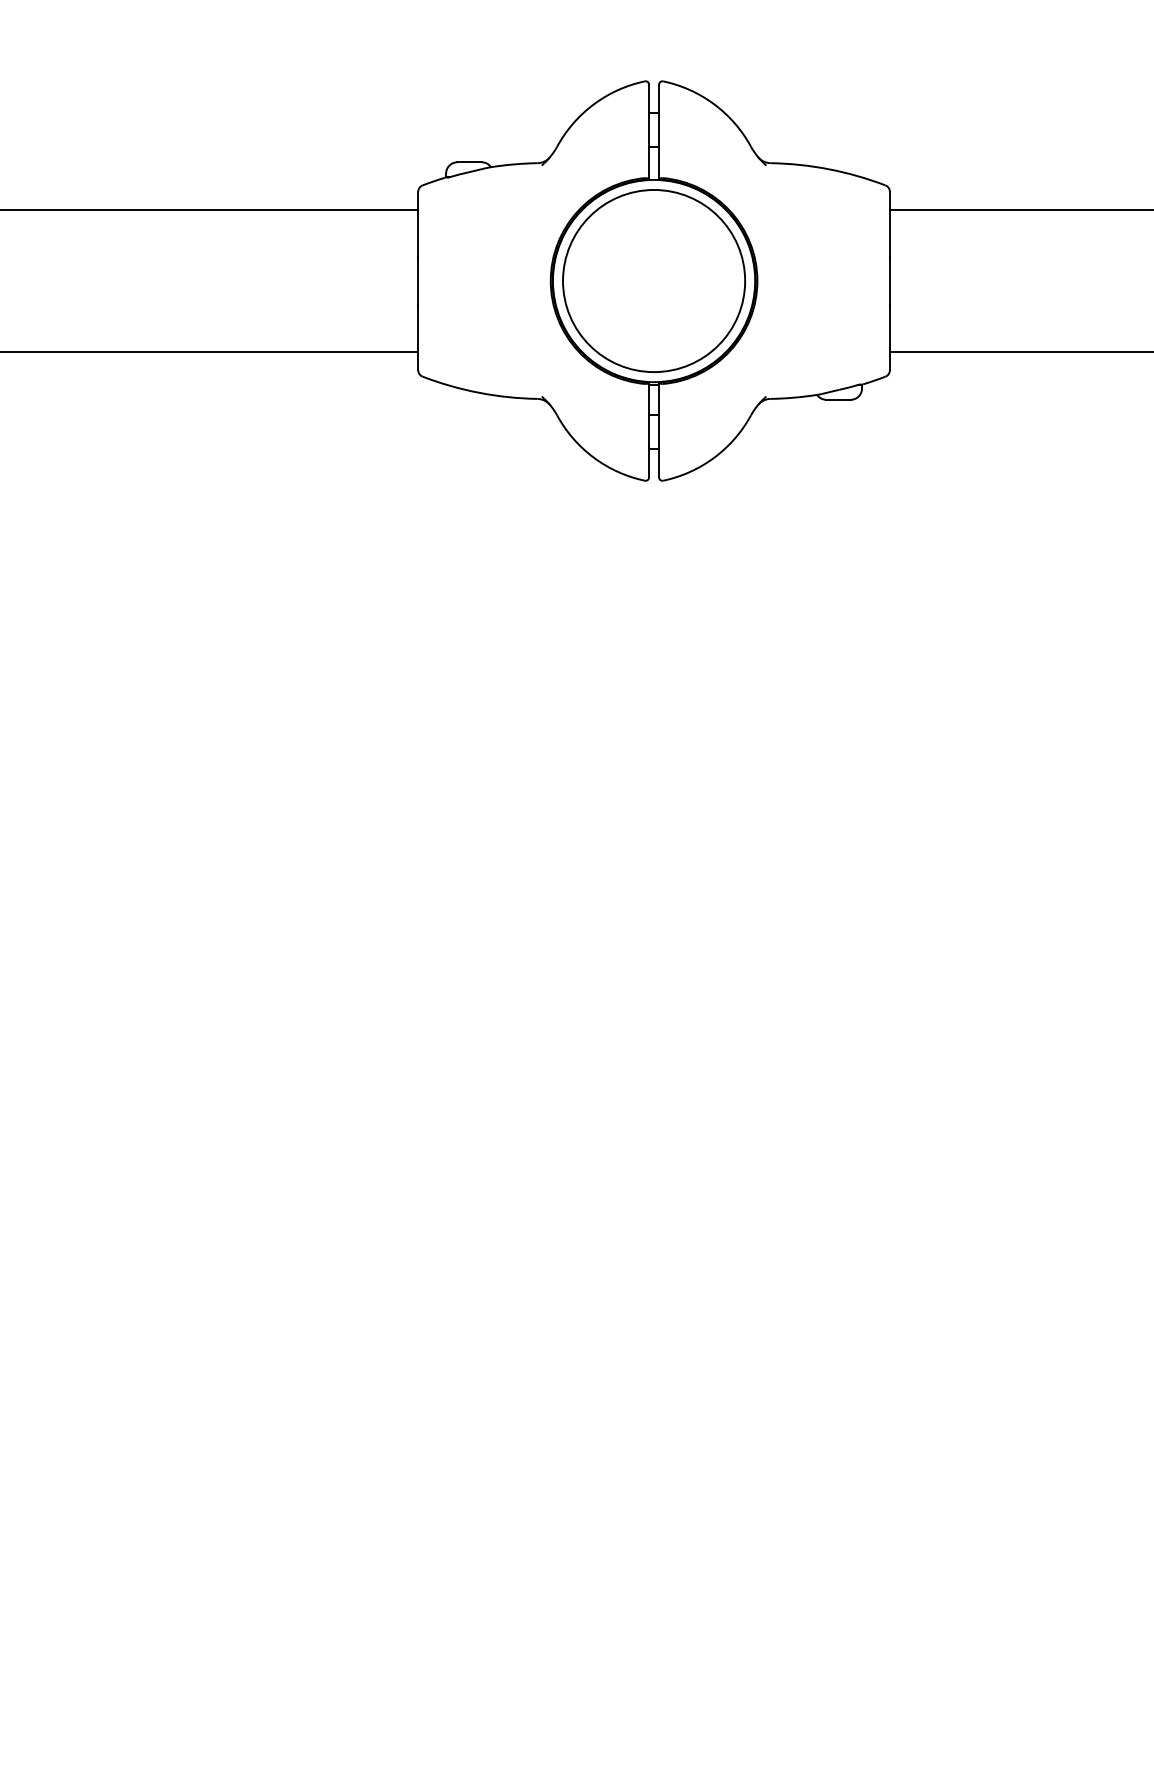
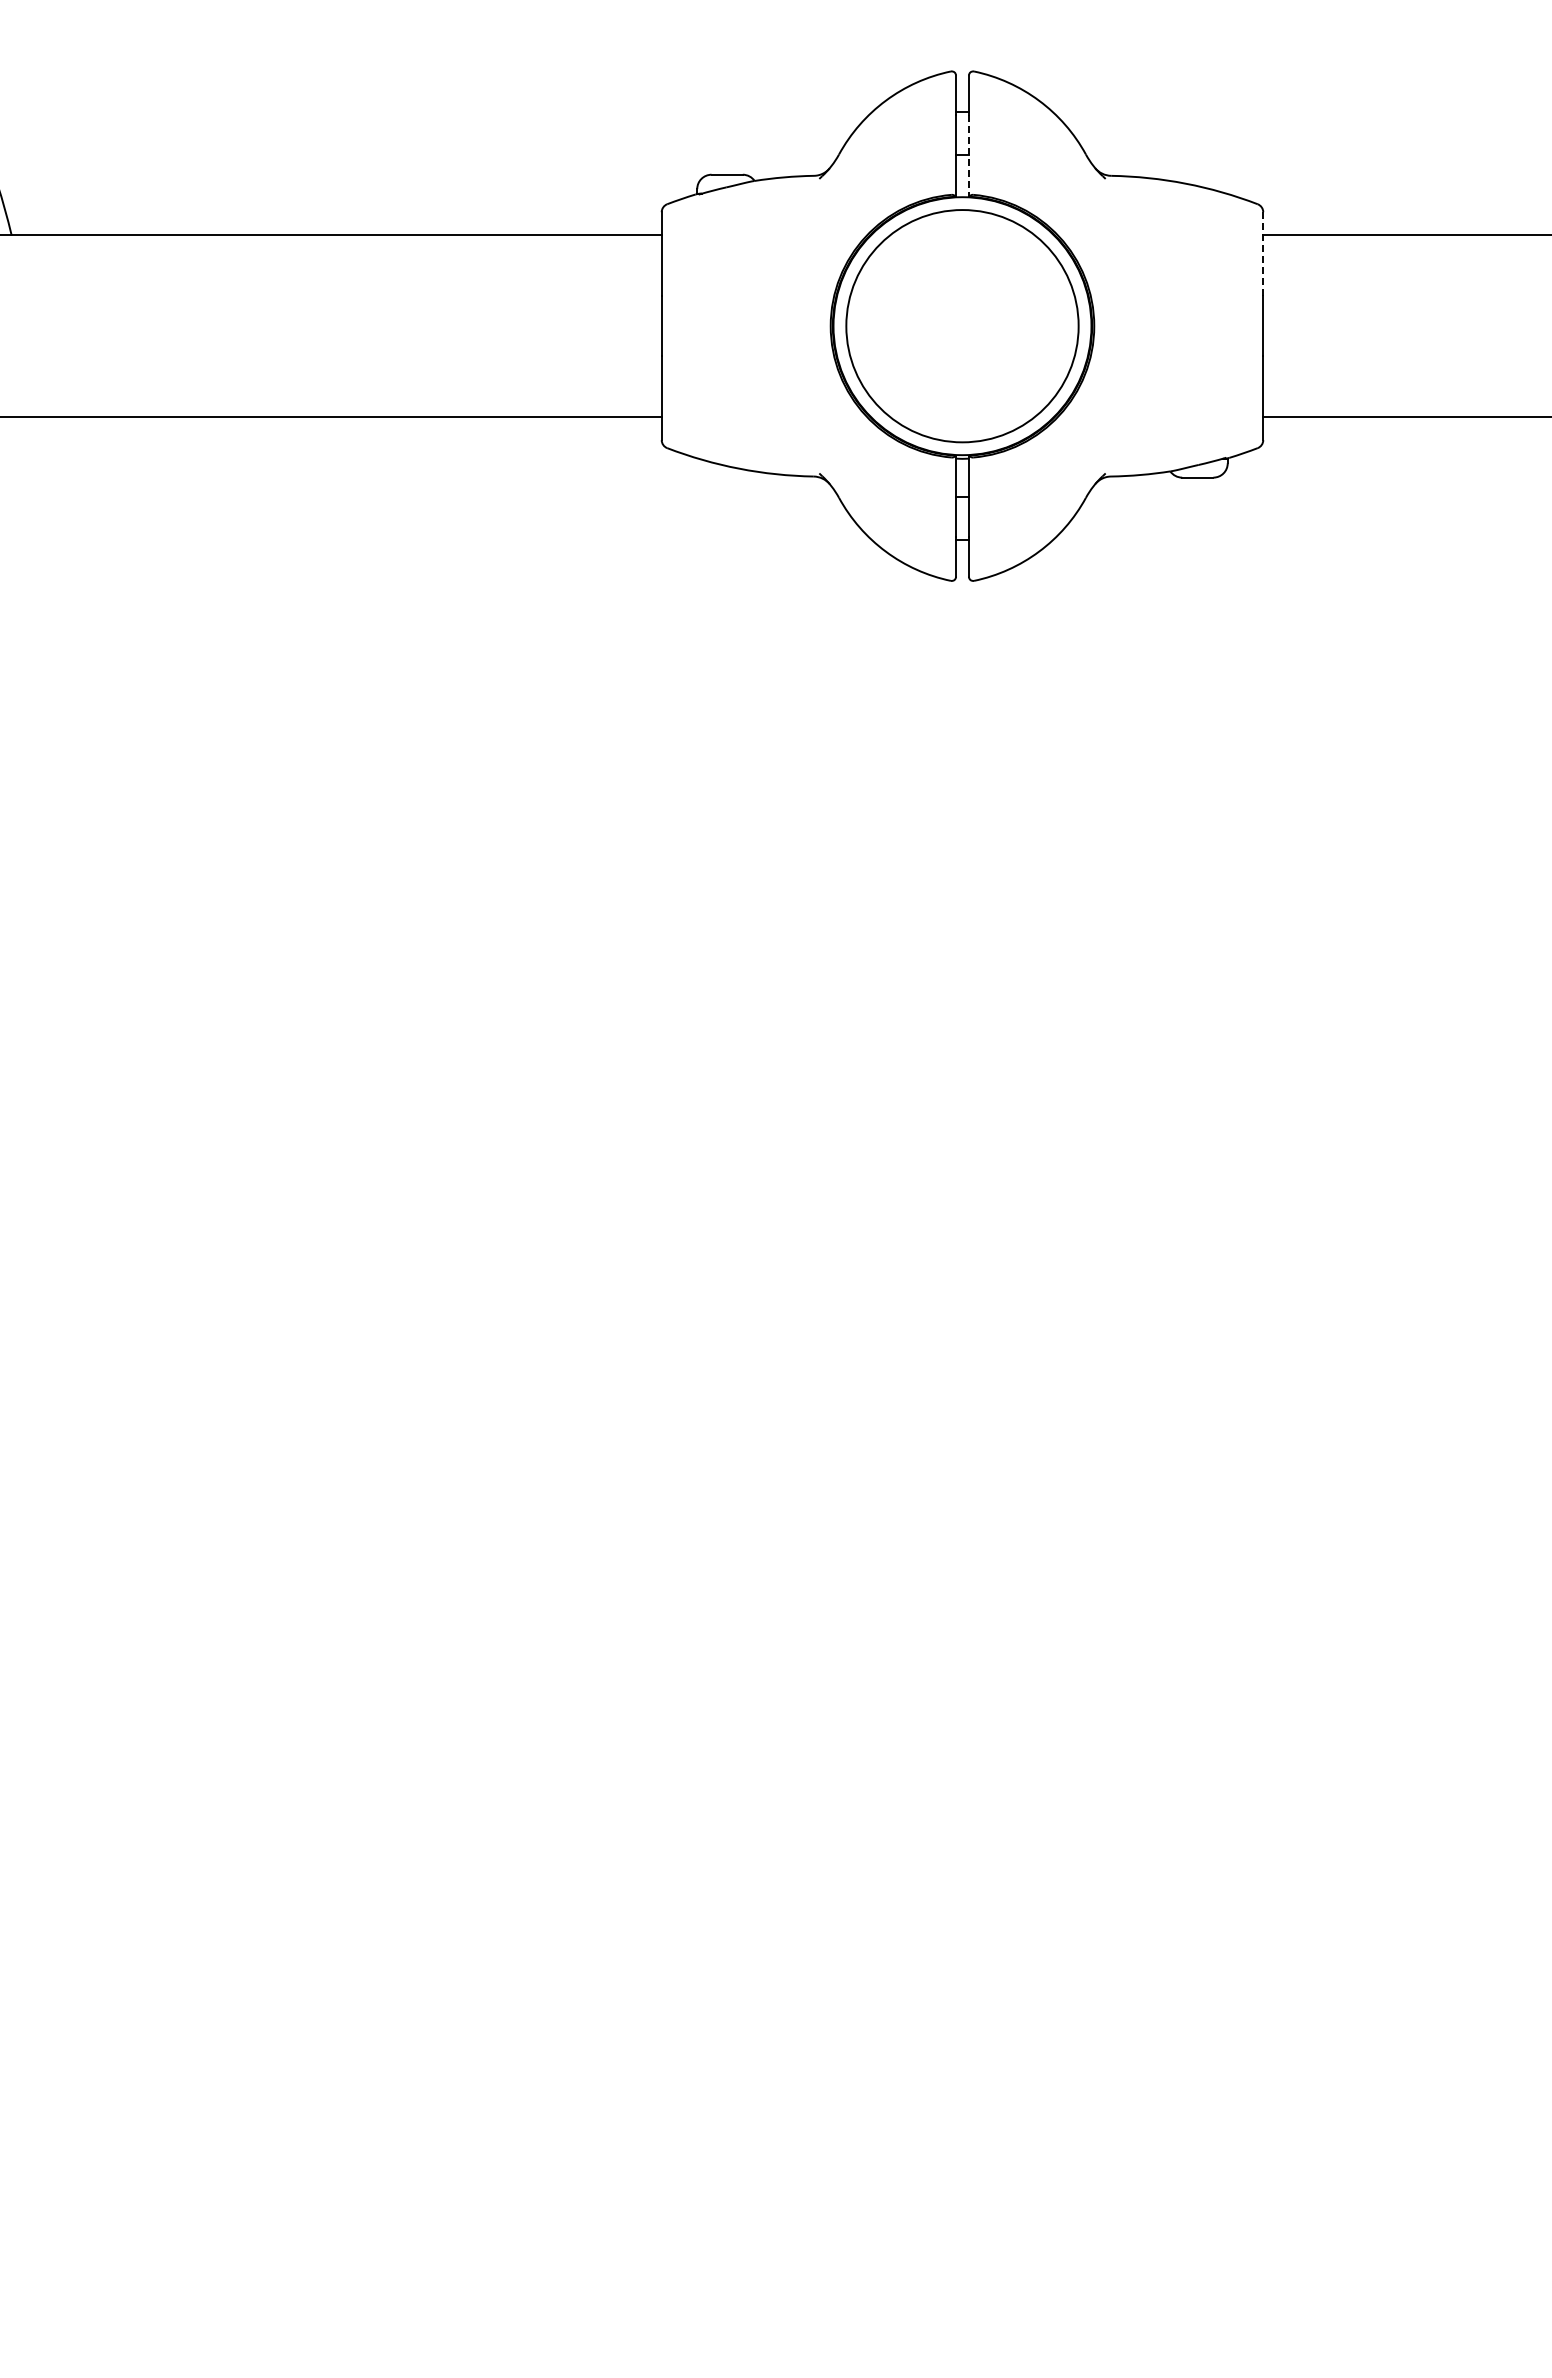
line: (658, 148) -> (968, 156), solid -> dashed
line: (890, 224) -> (1263, 254), solid -> dashed

